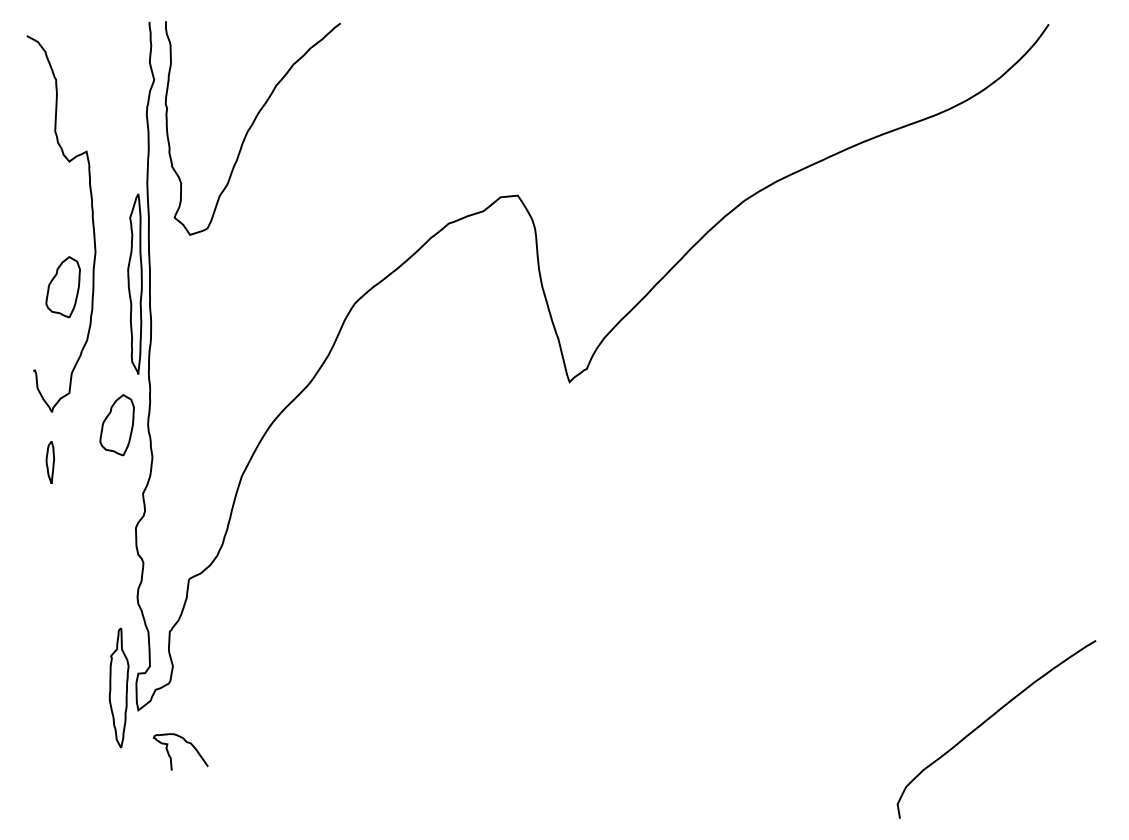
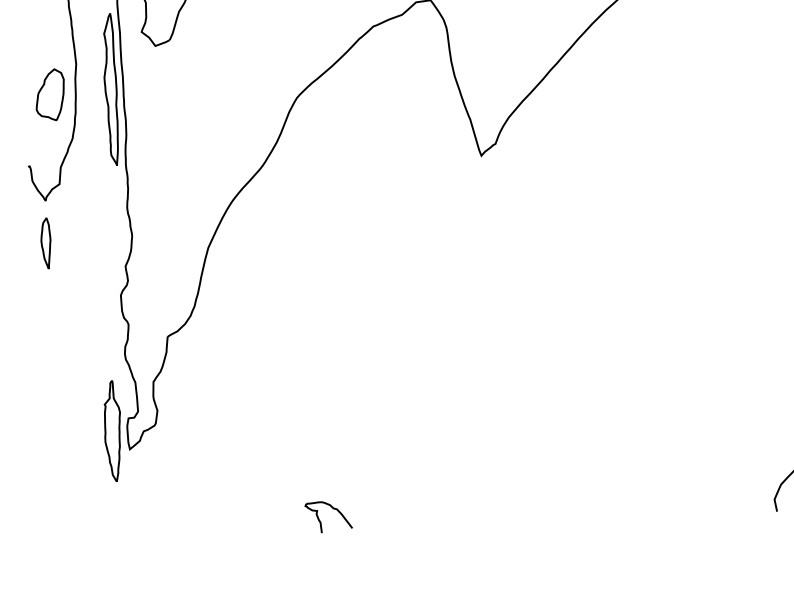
part: (116, 425) -> (100, 209), removed
part: (50, 462) -> (46, 243), size x1.43
curve: (185, 742) -> (332, 508), moved

